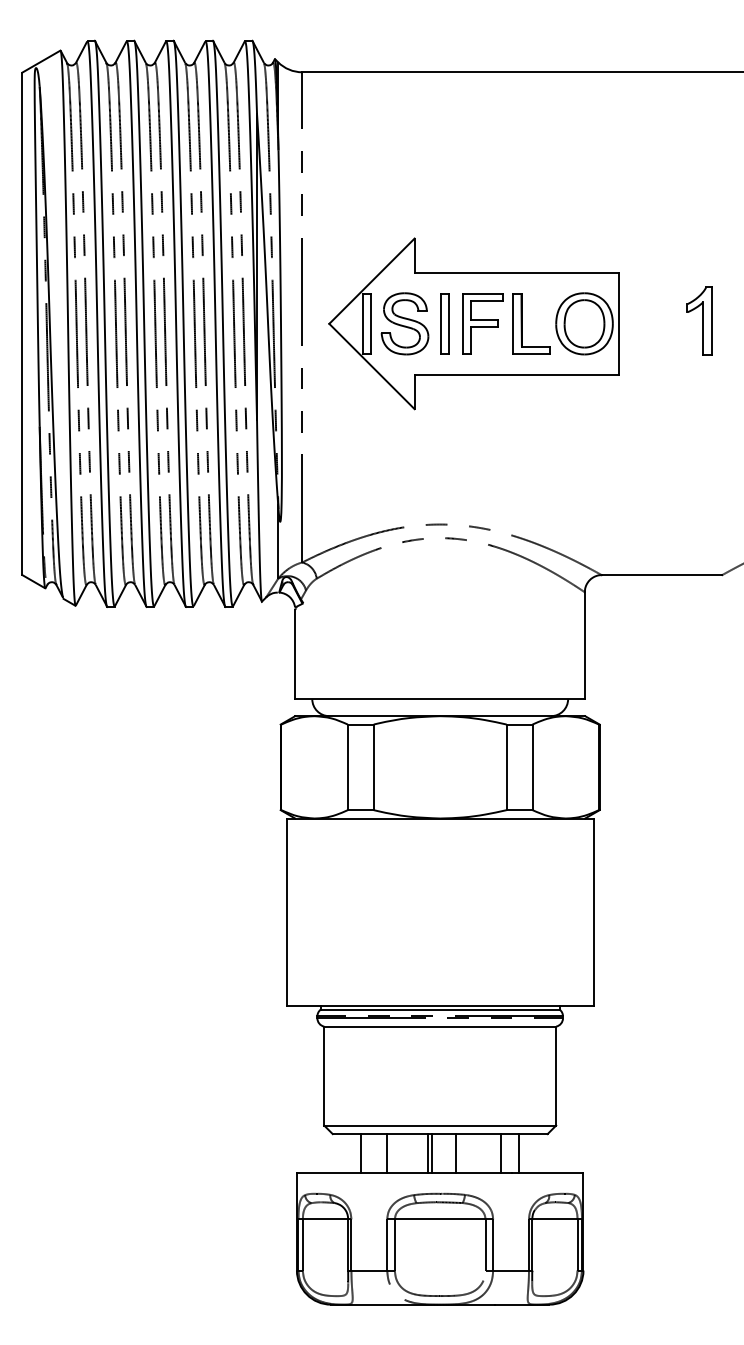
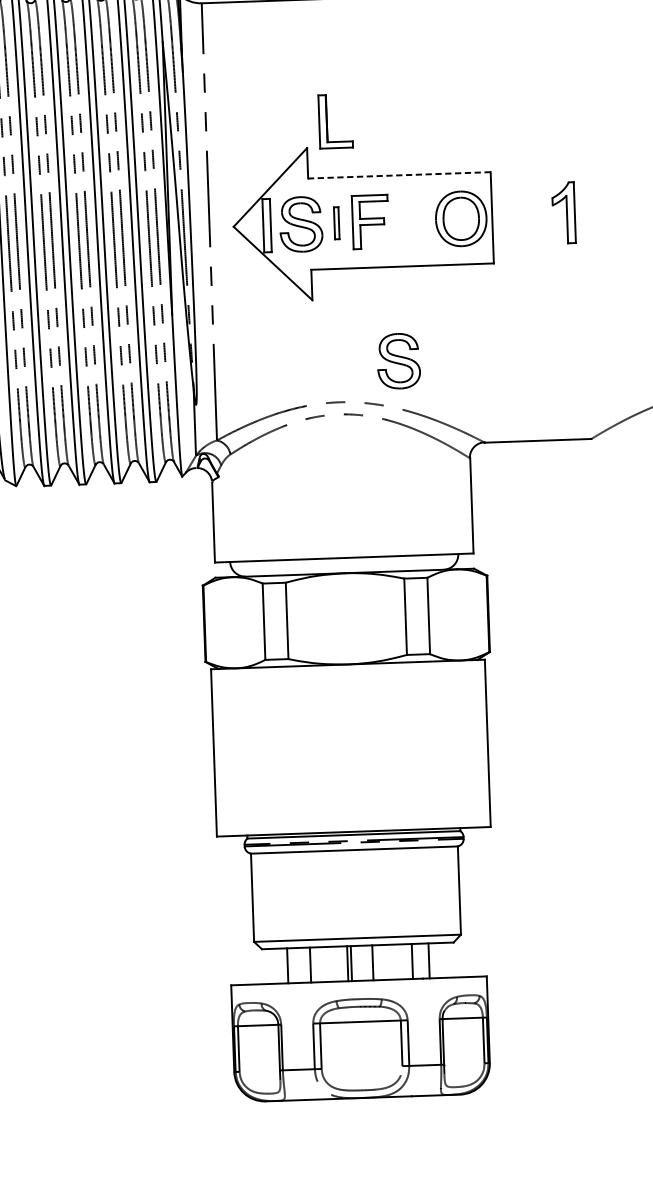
line: (516, 272) -> (399, 175), solid -> dashed
part: (444, 323) -> (336, 222), size x0.6
part: (522, 323) -> (327, 121), moved
part: (508, 480) -> (398, 360), added

